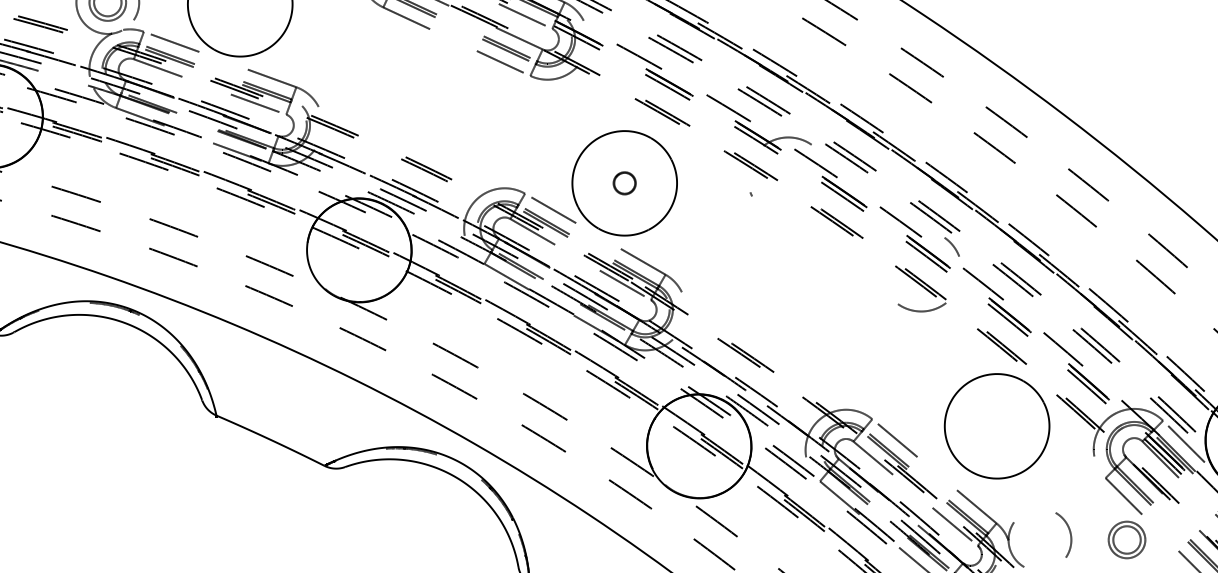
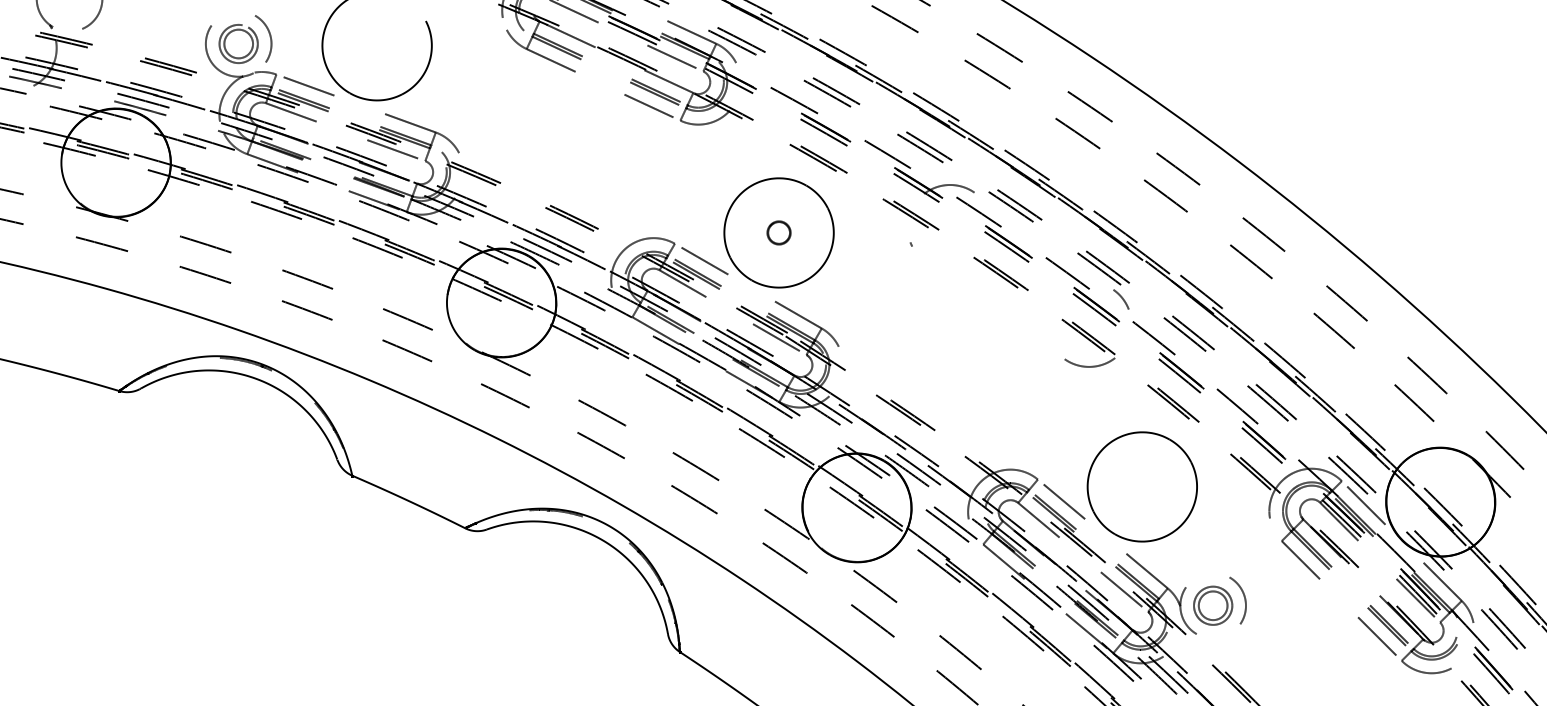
part: (996, 425) -> (1141, 486), moved
part: (1127, 539) -> (1213, 605), moved

